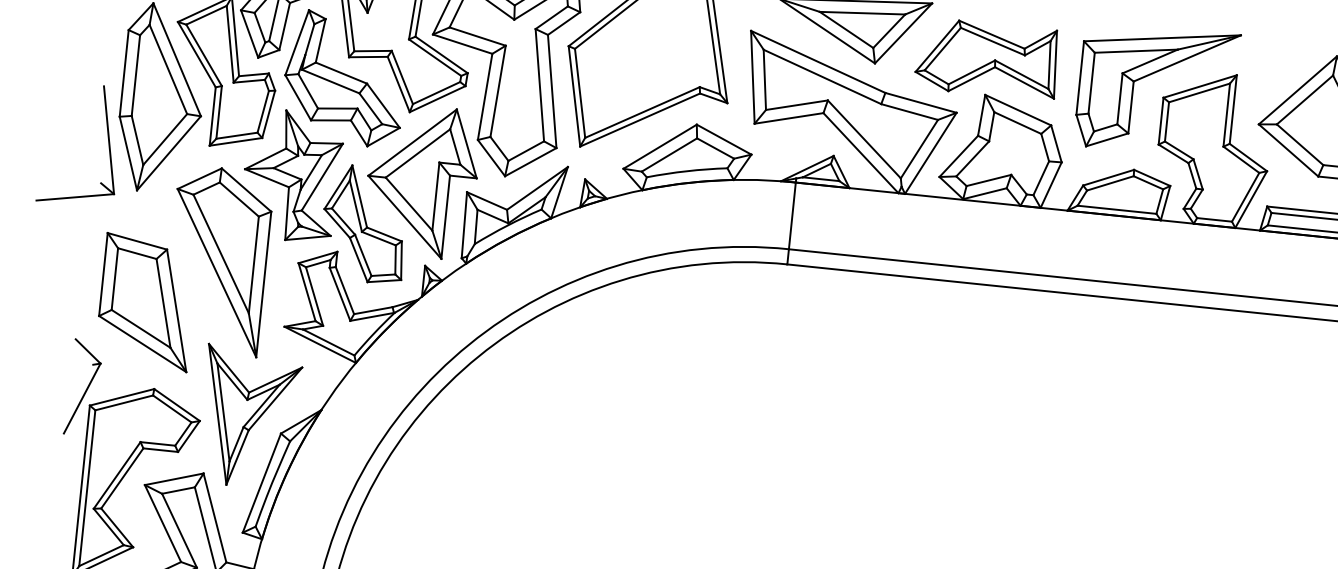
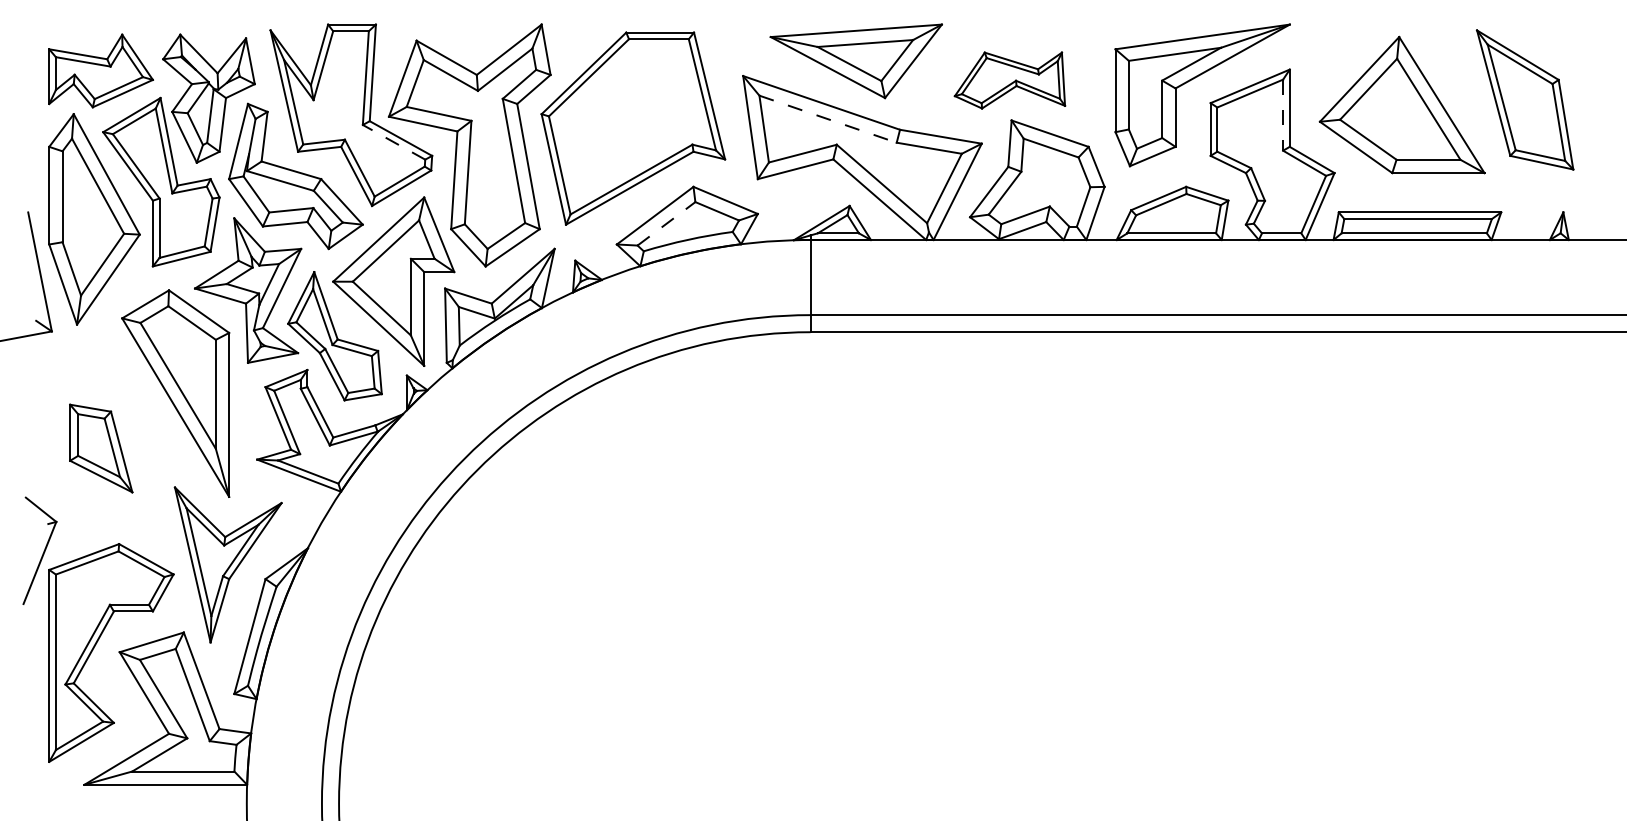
line: (435, 57) -> (394, 142), solid -> dashed
part: (987, 59) -> (1009, 80), size x0.7
line: (822, 77) -> (828, 119), solid -> dashed
line: (1227, 115) -> (1283, 115), solid -> dashed
line: (669, 154) -> (666, 223), solid -> dashed
part: (147, 302) -> (101, 448), size x0.6

